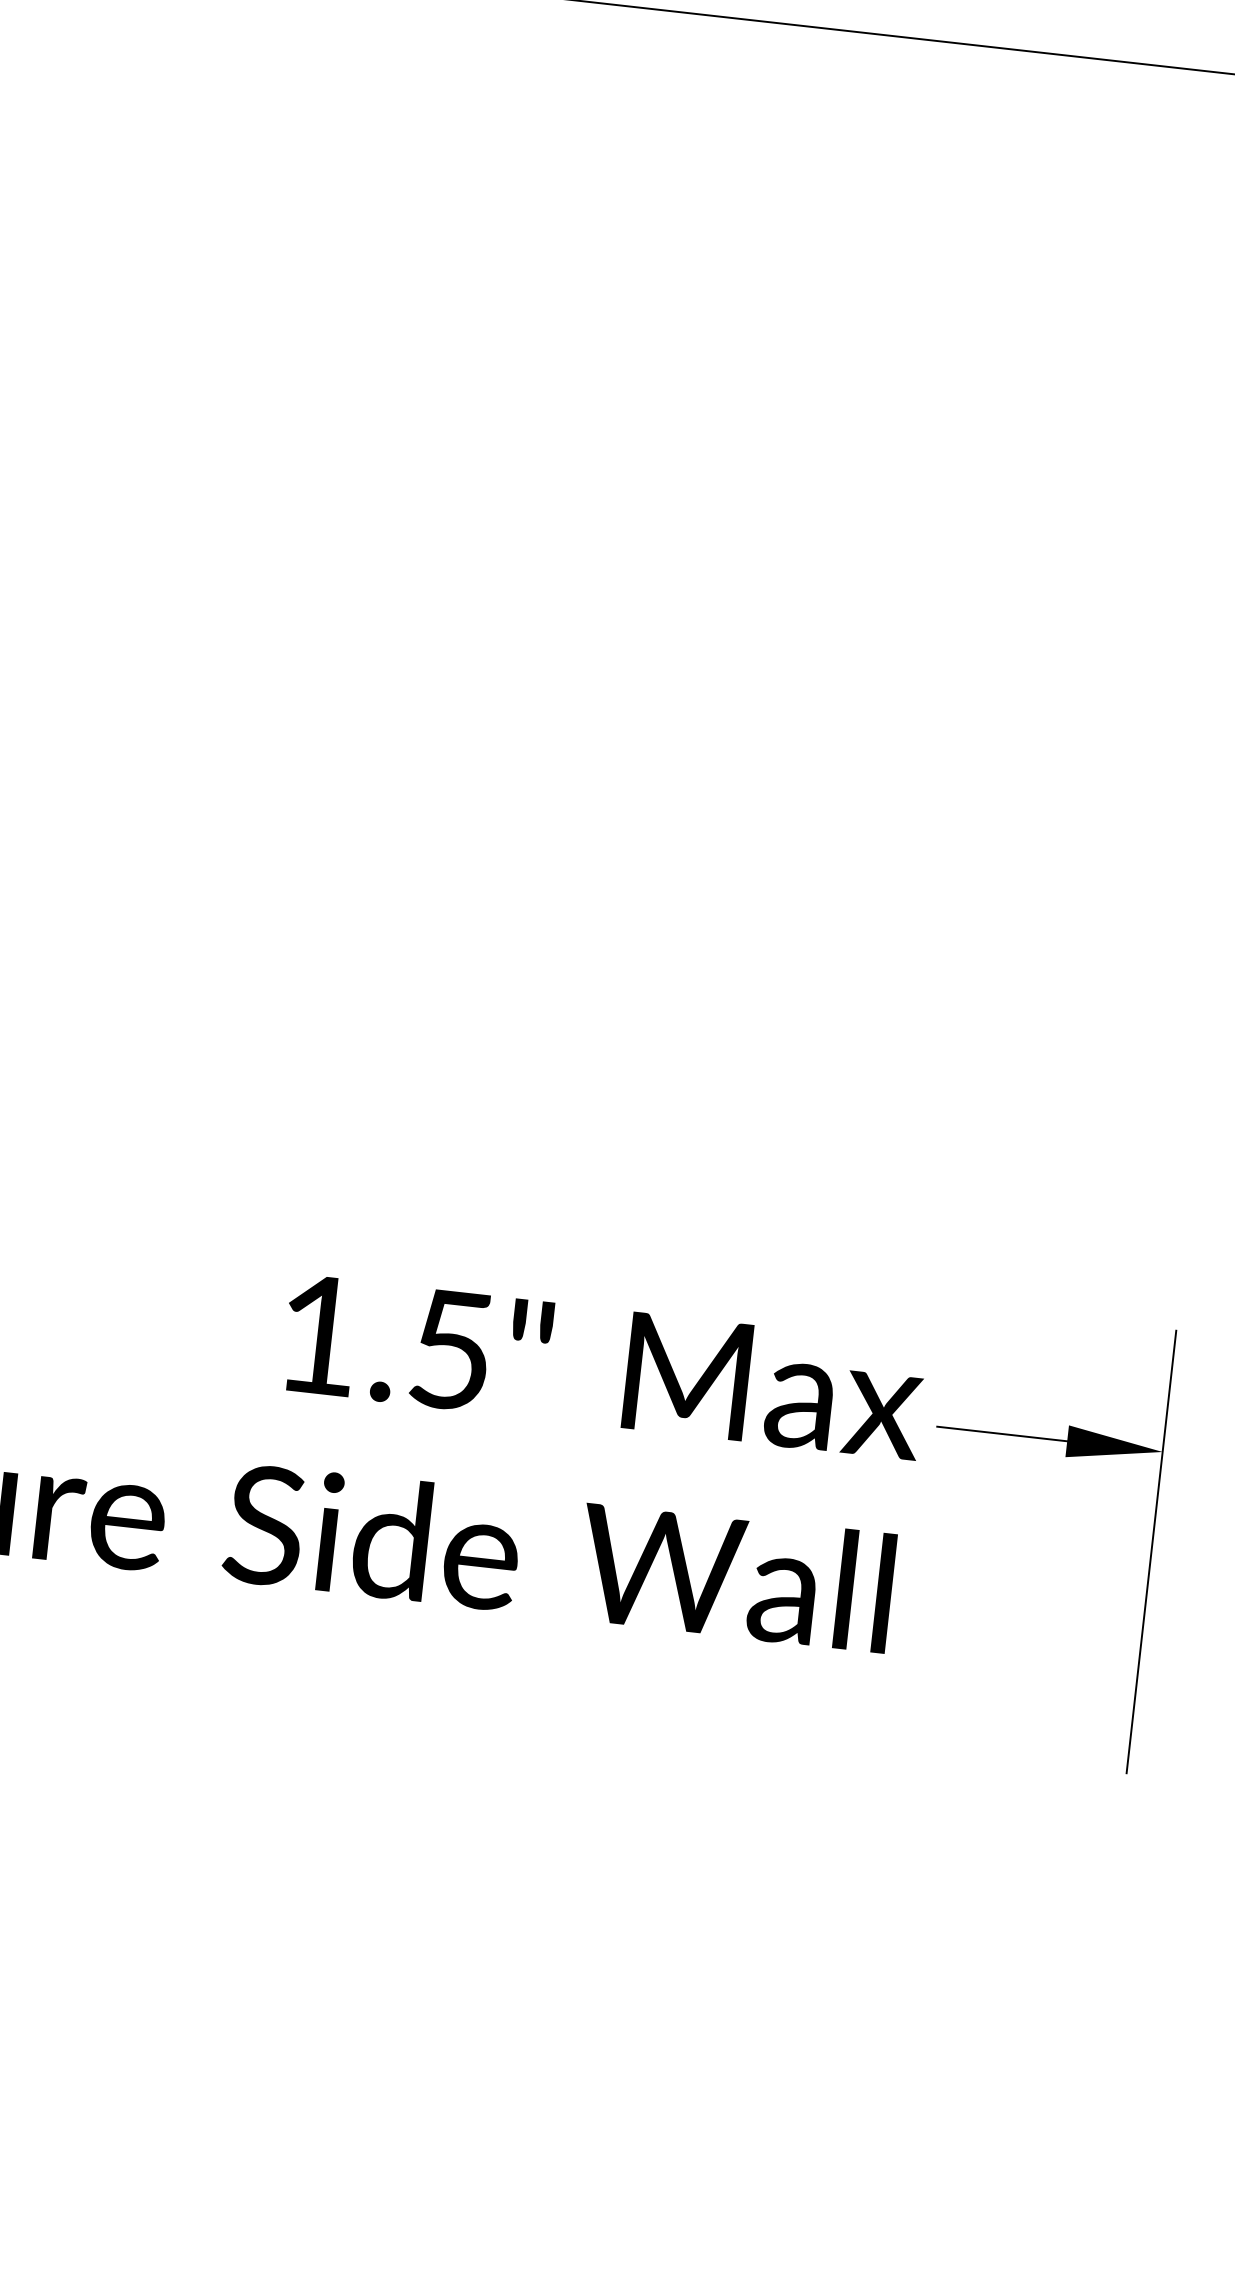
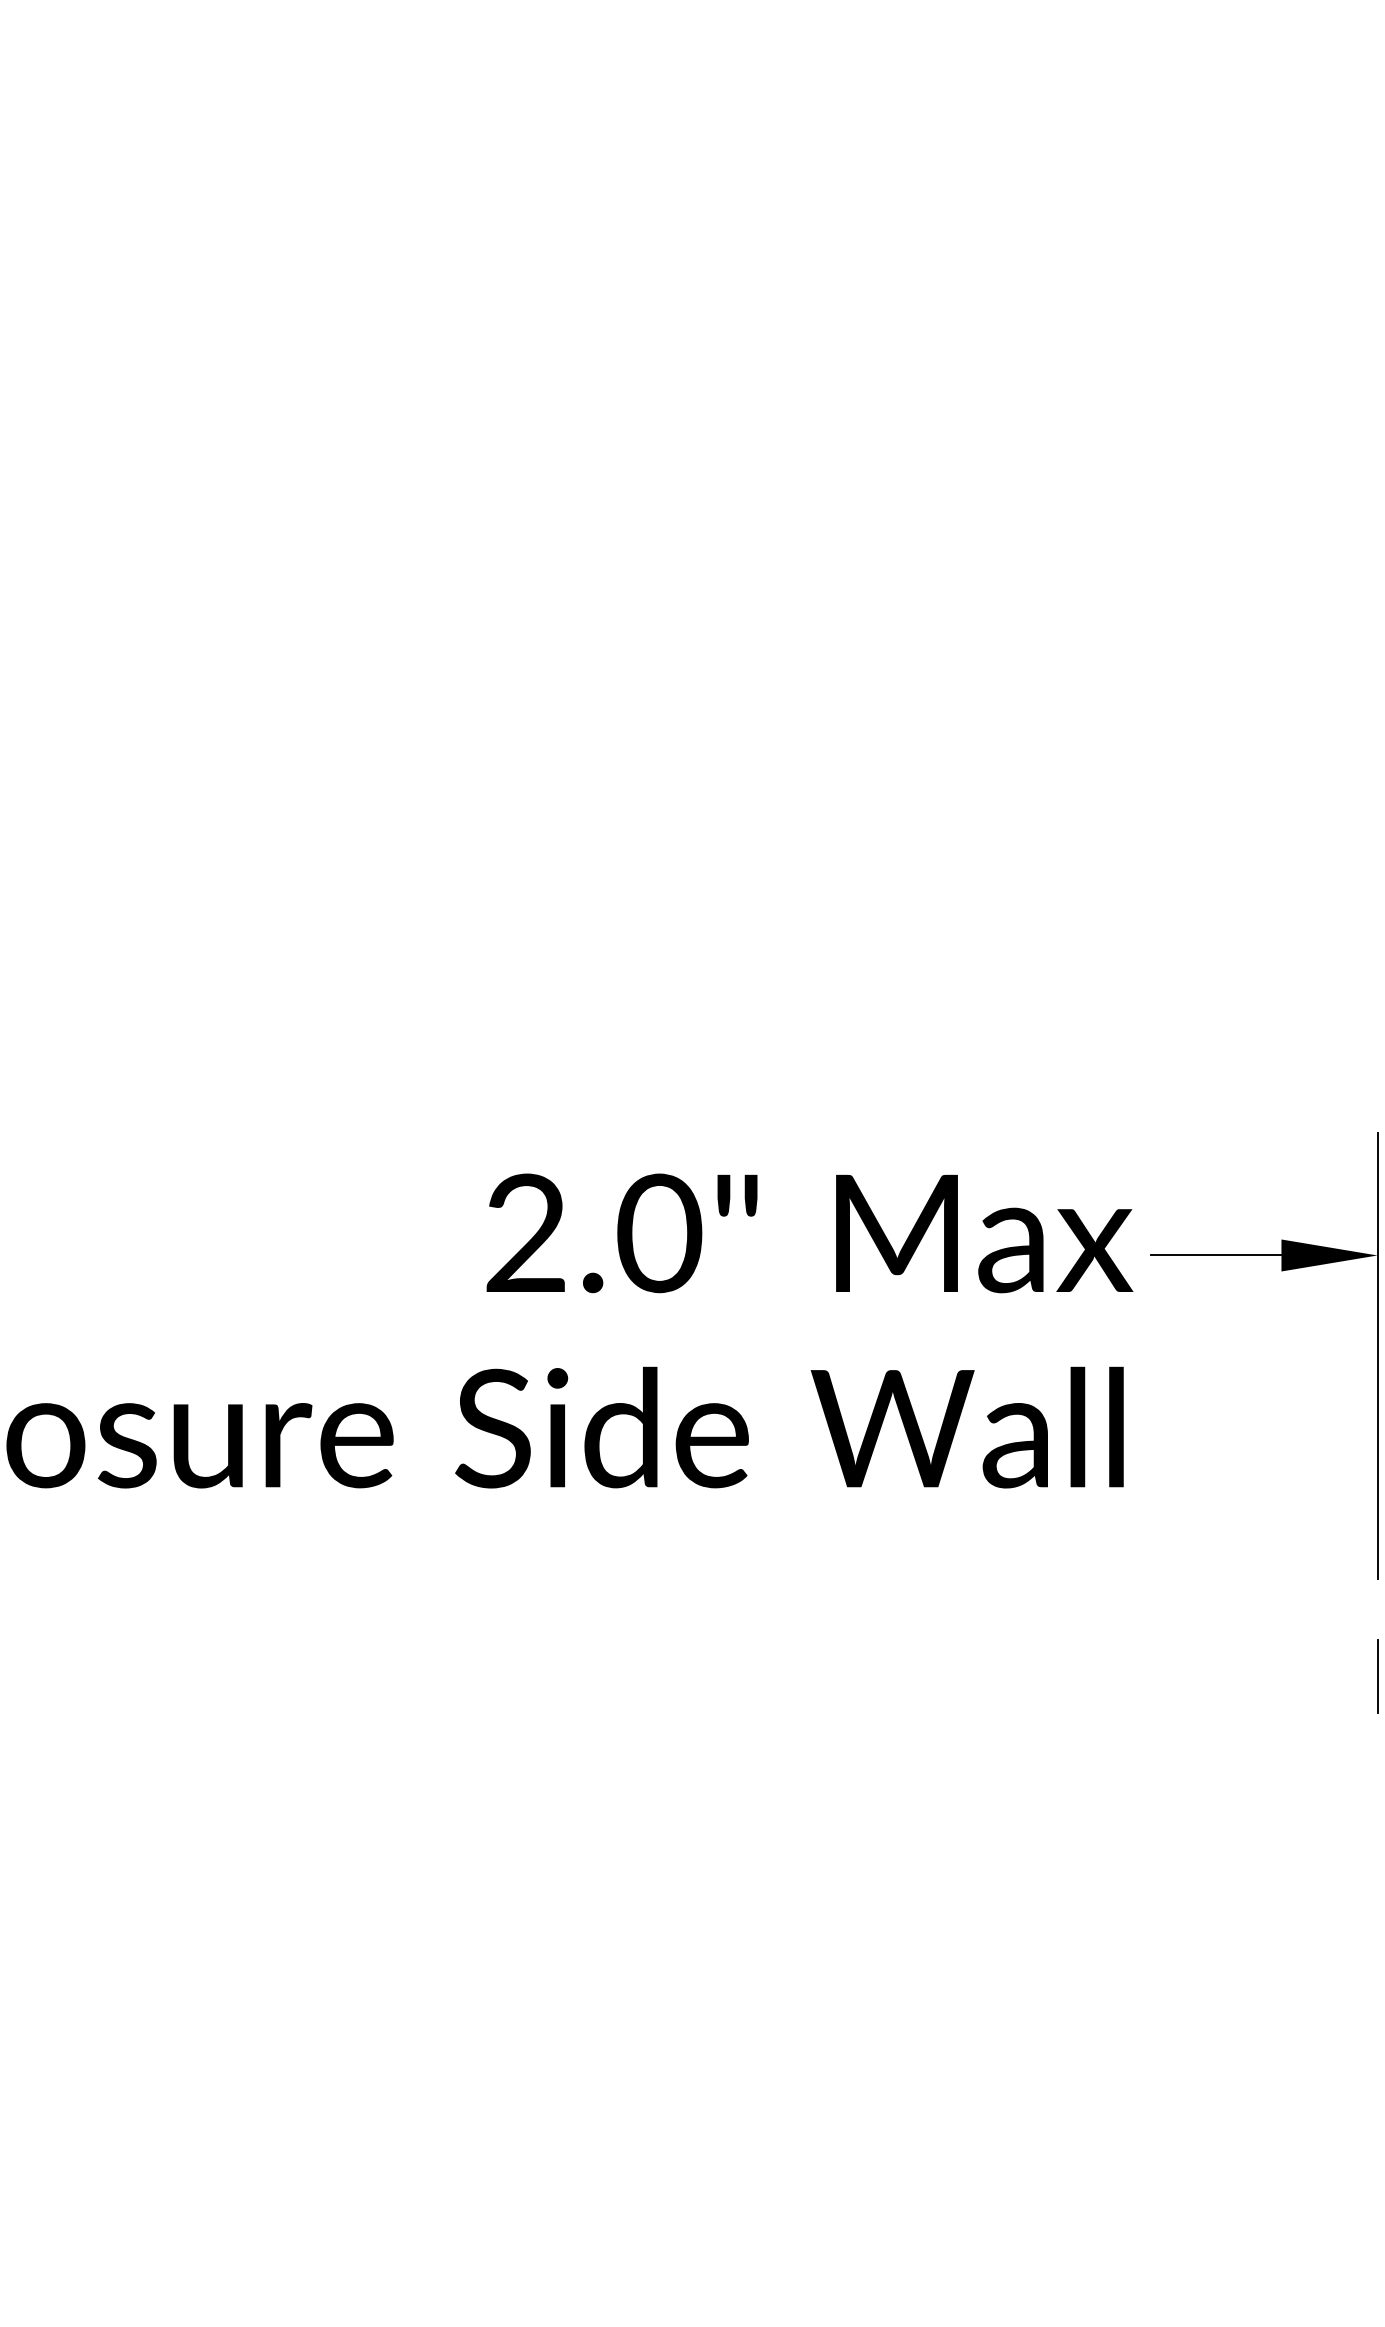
text: (386, 1342) -> (594, 1233), 1.5" -> 2.0"
line: (1115, 1869) -> (1377, 1675), added

